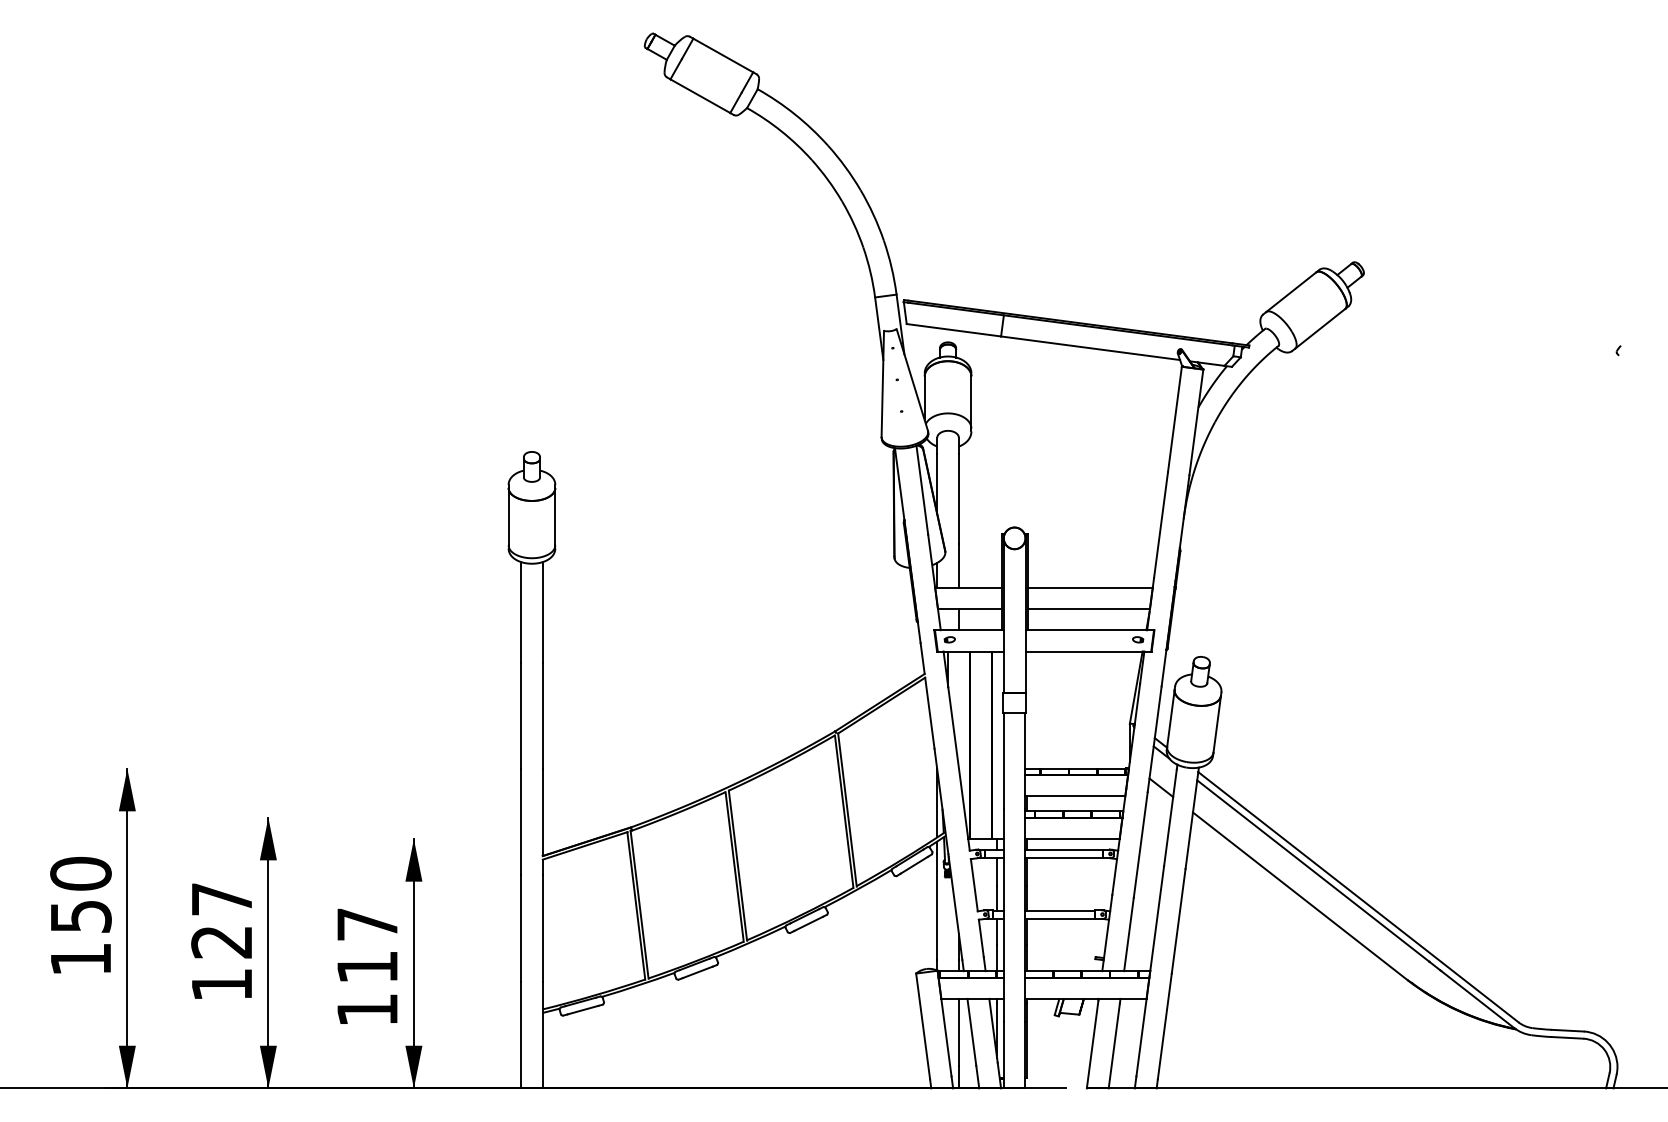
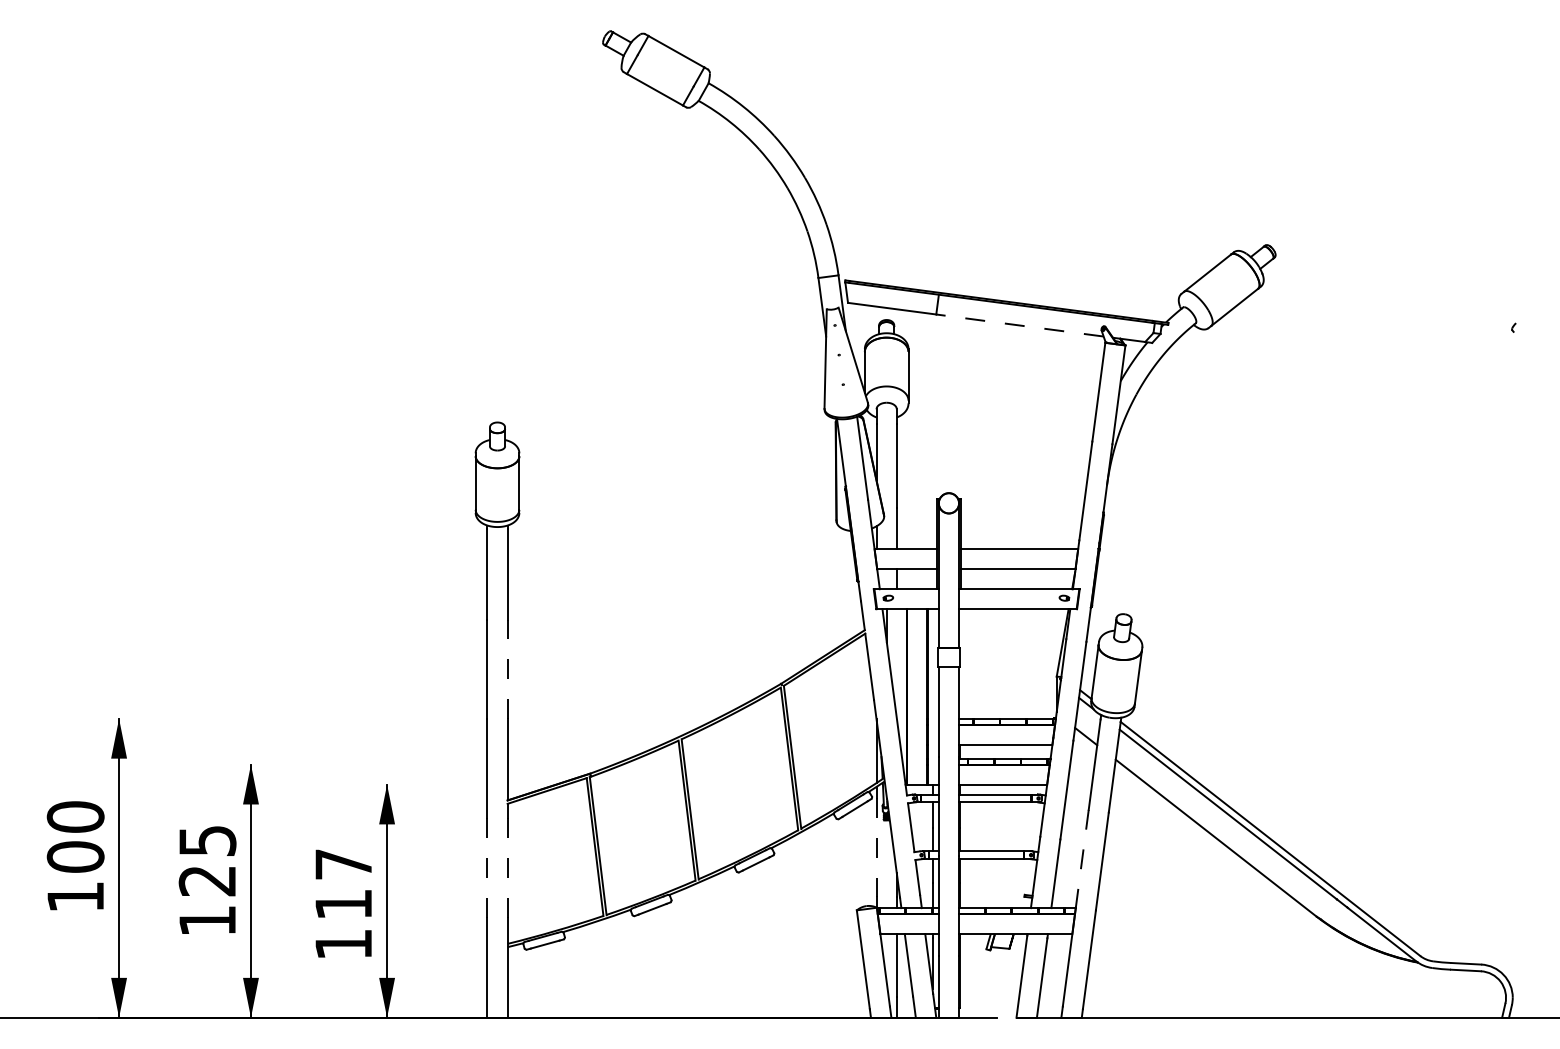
line: (1090, 348) -> (1019, 325), solid -> dashed
line: (542, 714) -> (507, 668), solid -> dashed
text: (221, 898) -> (207, 840), 127 -> 125
line: (937, 906) -> (876, 847), solid -> dashed
text: (80, 915) -> (75, 856), 150 -> 100
line: (1157, 919) -> (1082, 859), solid -> dashed
line: (521, 928) -> (487, 868), solid -> dashed
line: (542, 928) -> (507, 868), solid -> dashed

